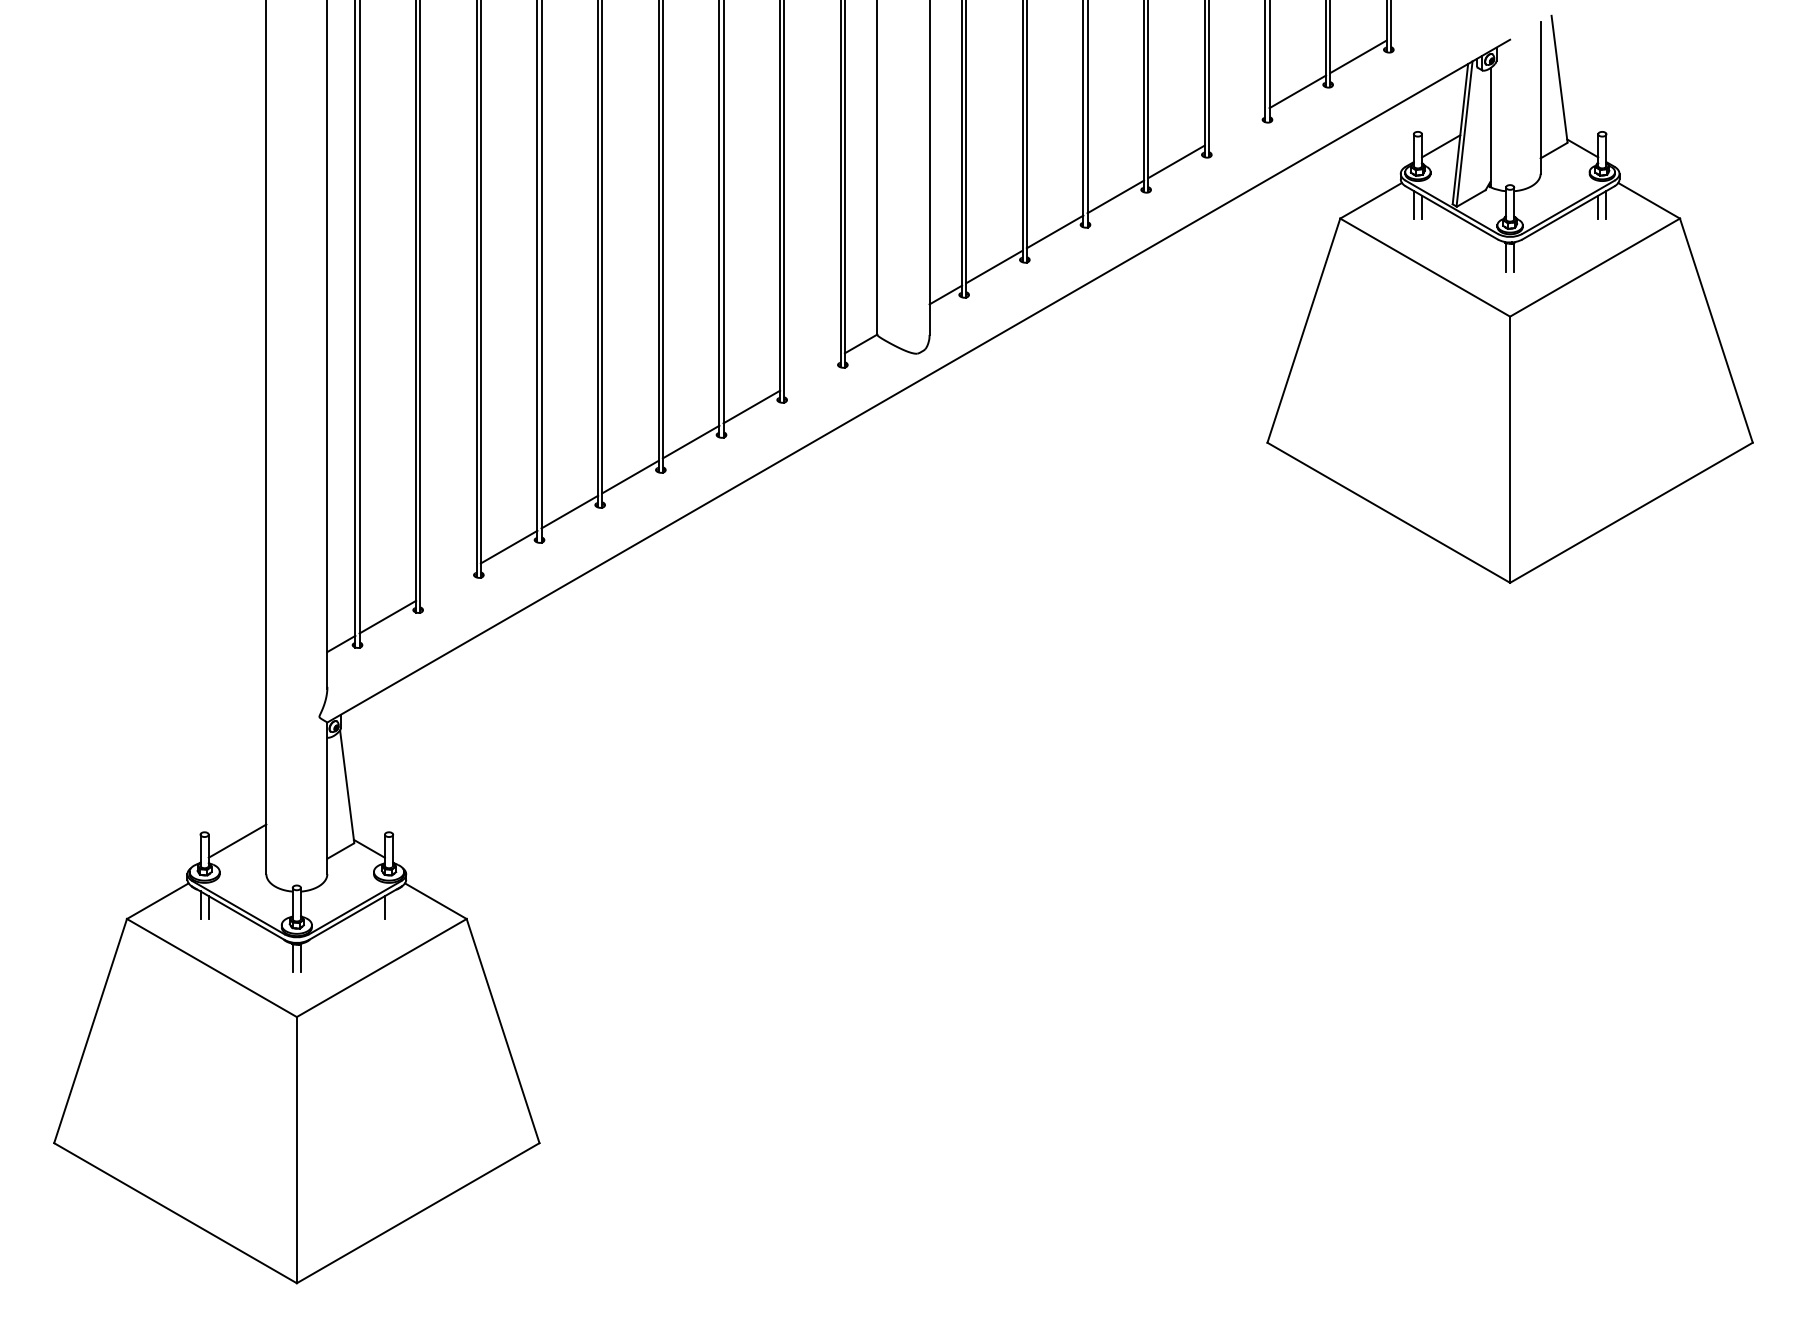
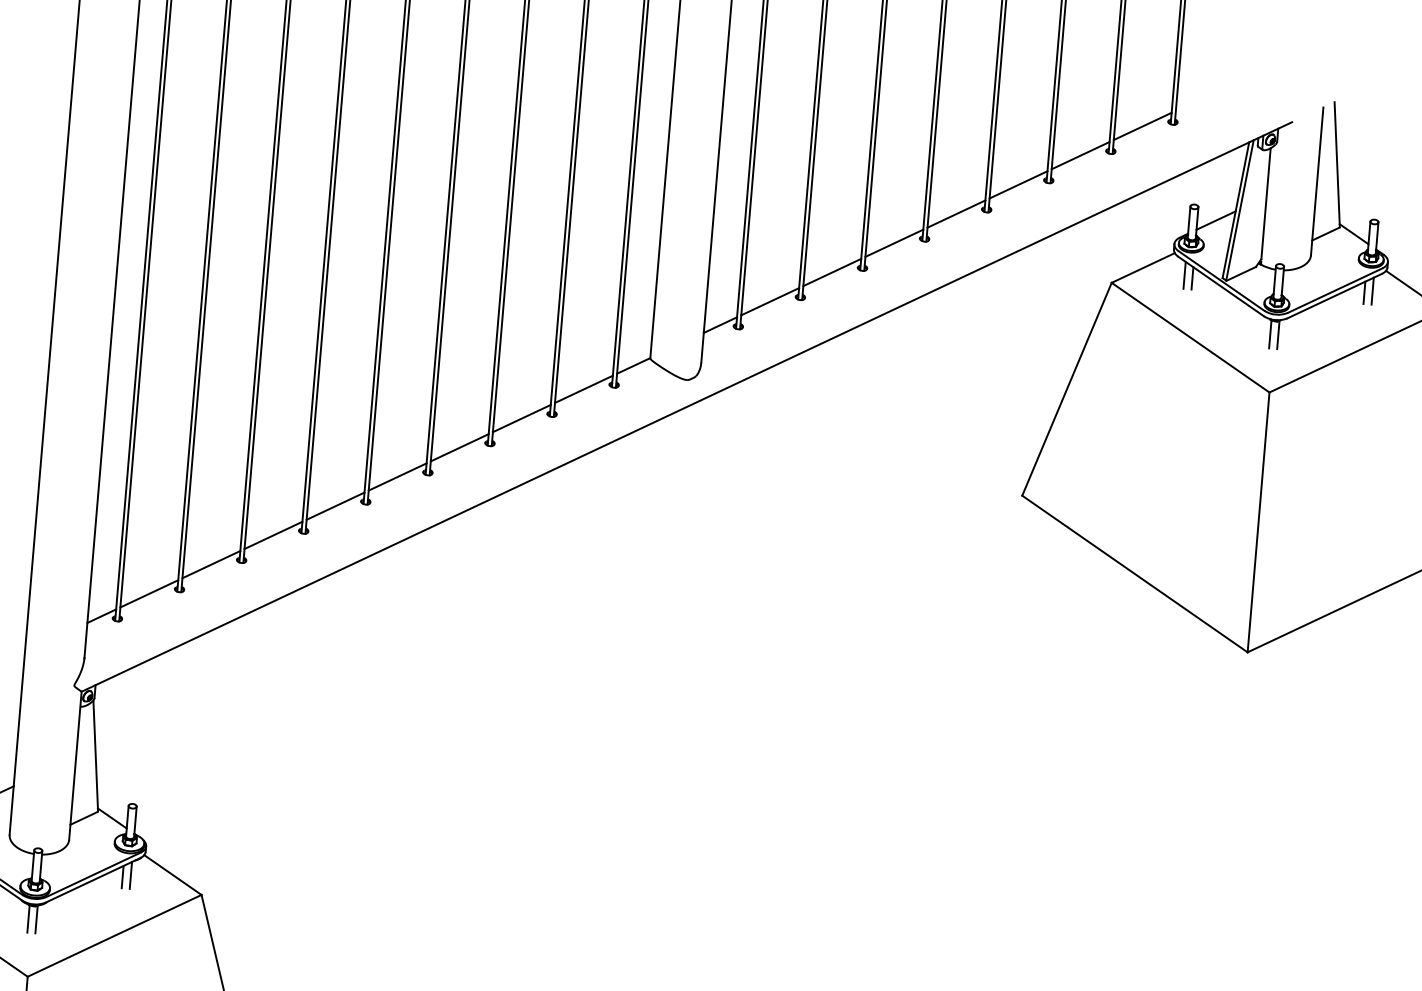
line: (1236, 126) -> (1017, 184), added
line: (812, 371) -> (583, 388), added
line: (448, 581) -> (211, 564), added
line: (393, 905) -> (131, 875), added

